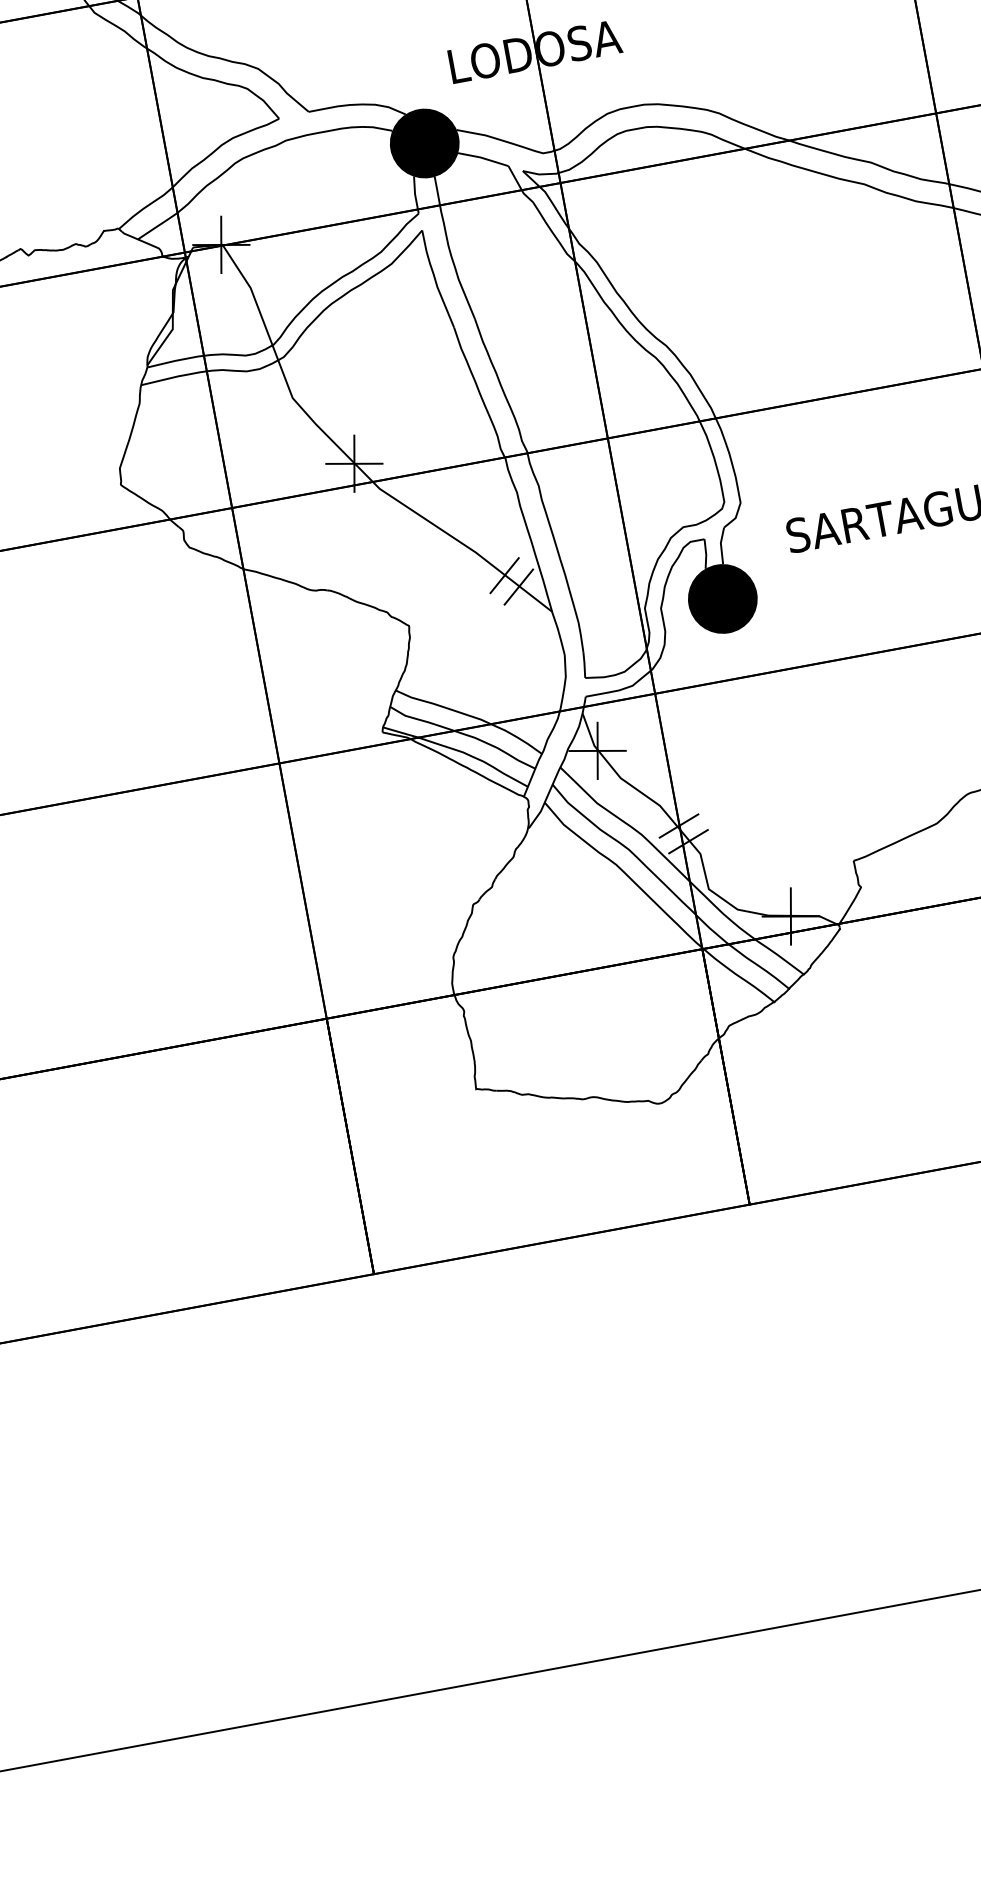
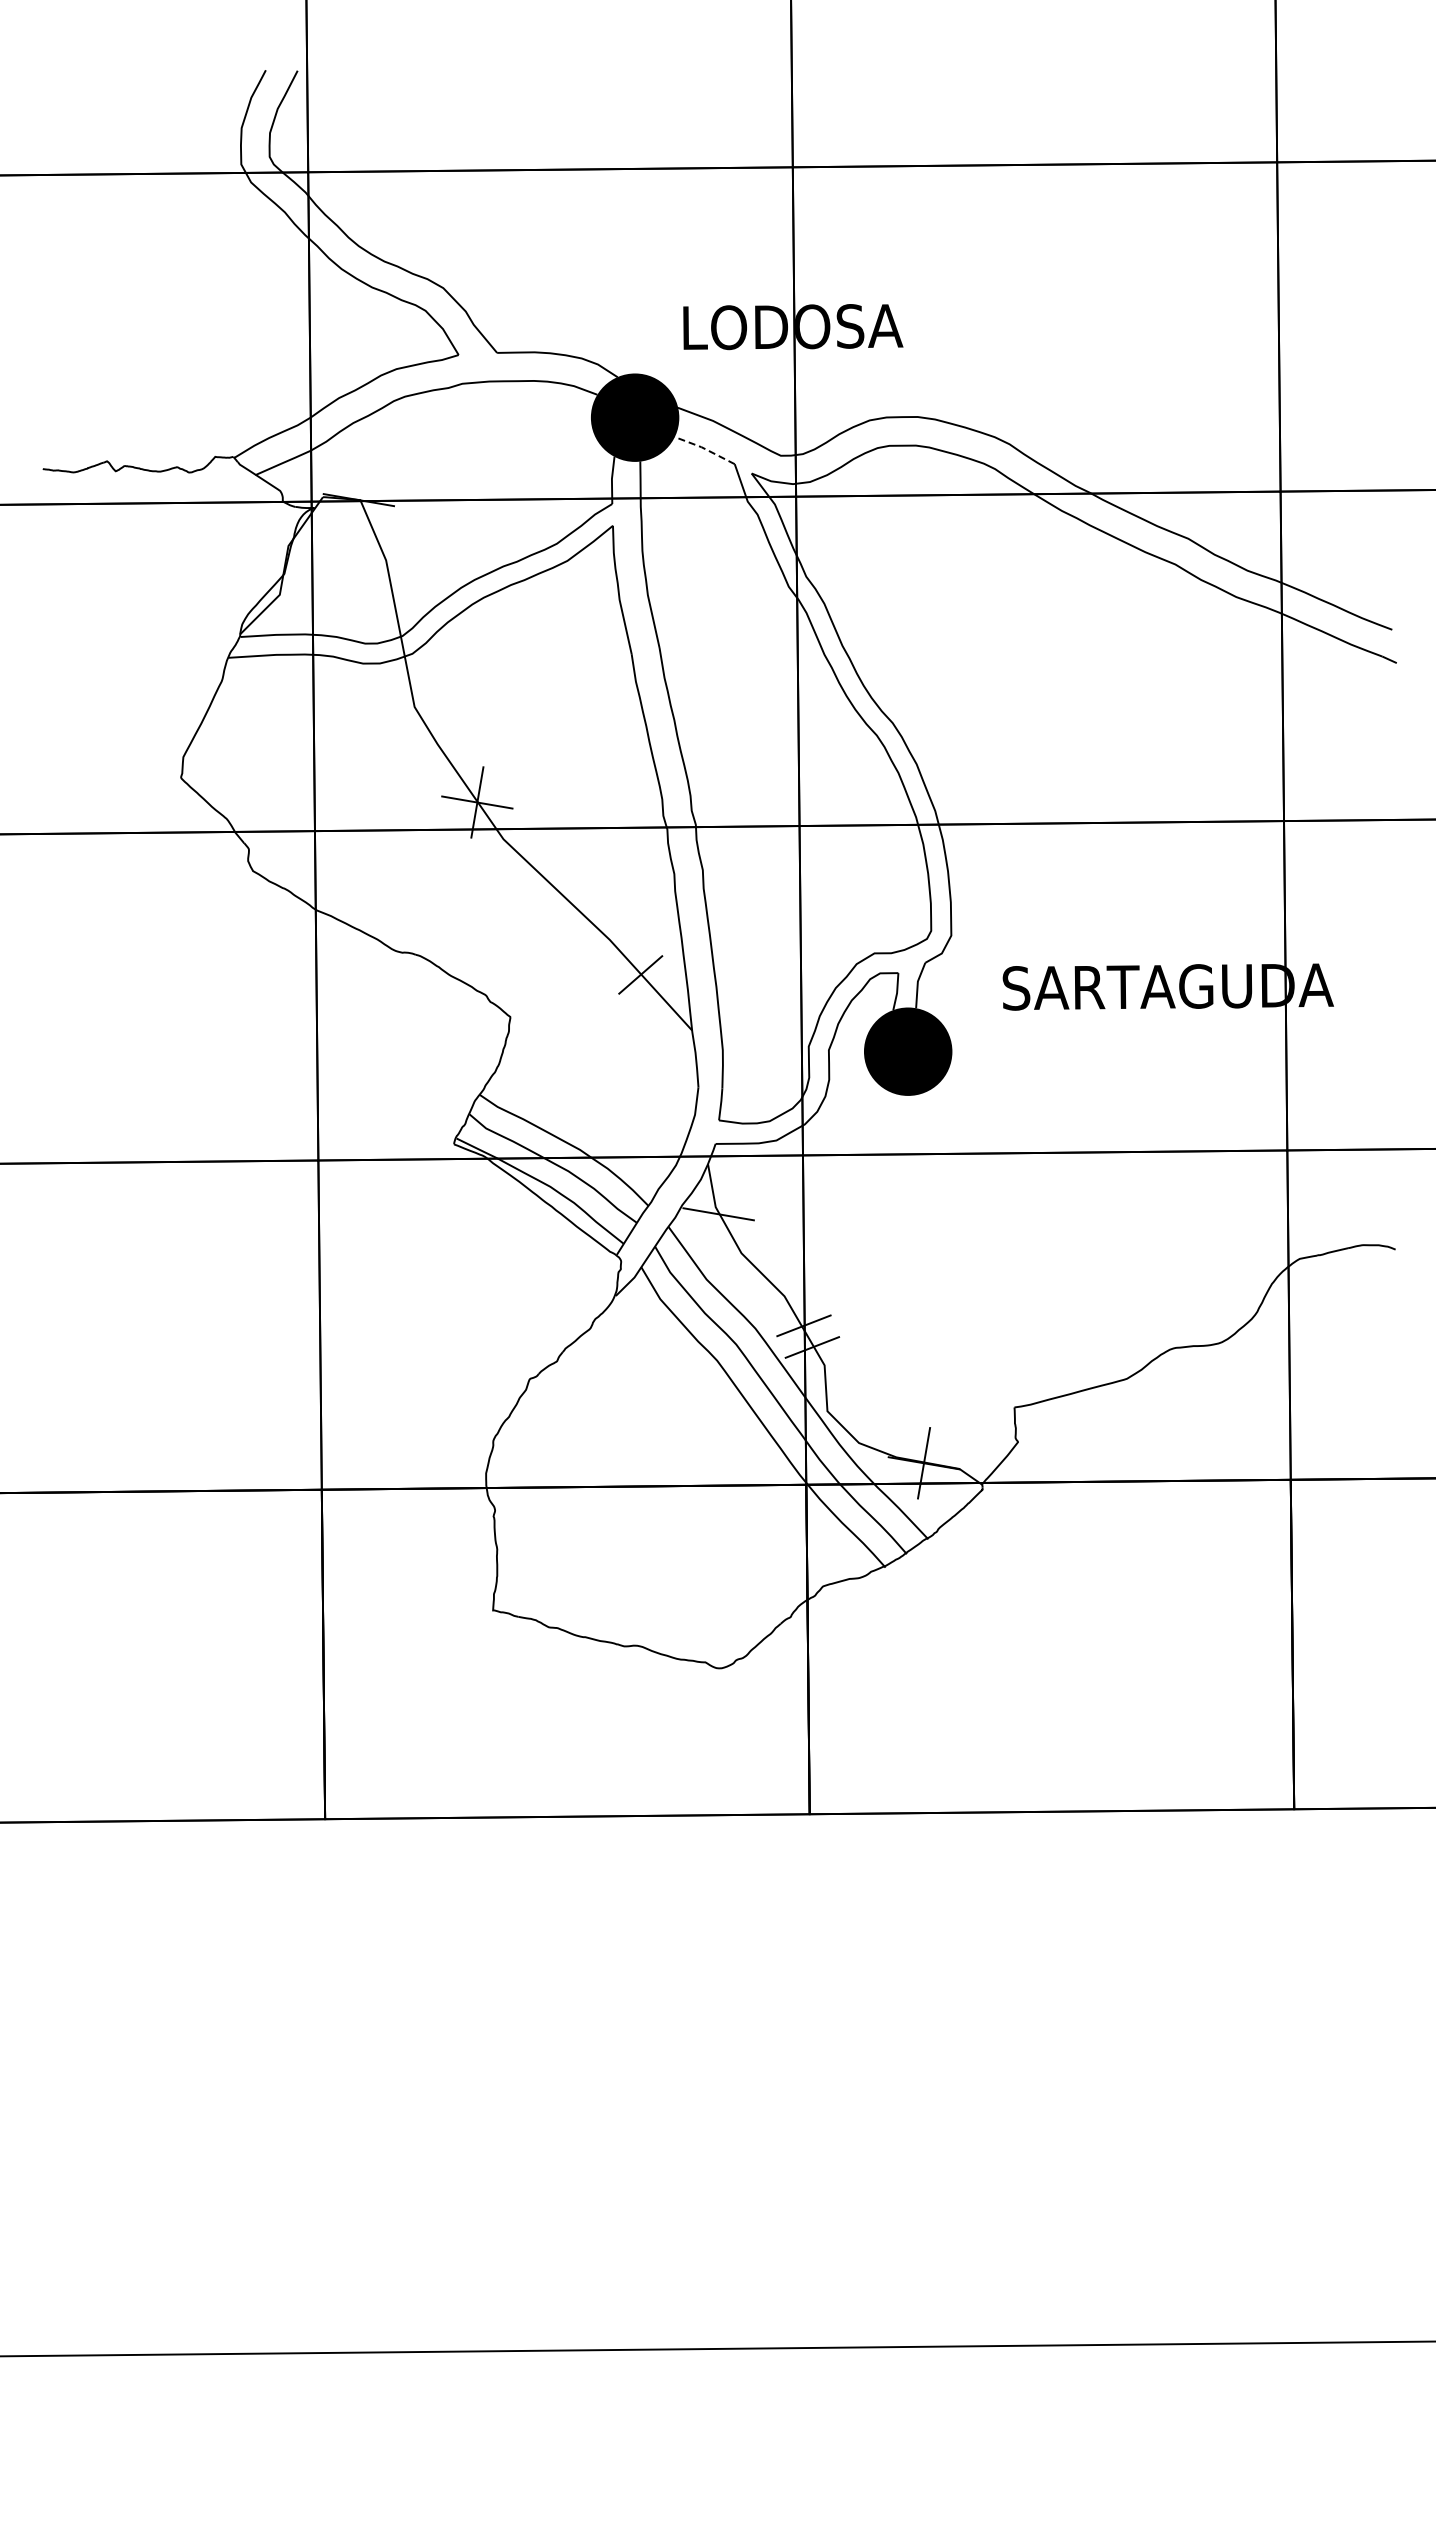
line: (482, 158) -> (704, 448), solid -> dashed
line: (220, 244) -> (358, 499), removed
line: (518, 587) -> (655, 992), removed
line: (597, 751) -> (718, 1214), removed

